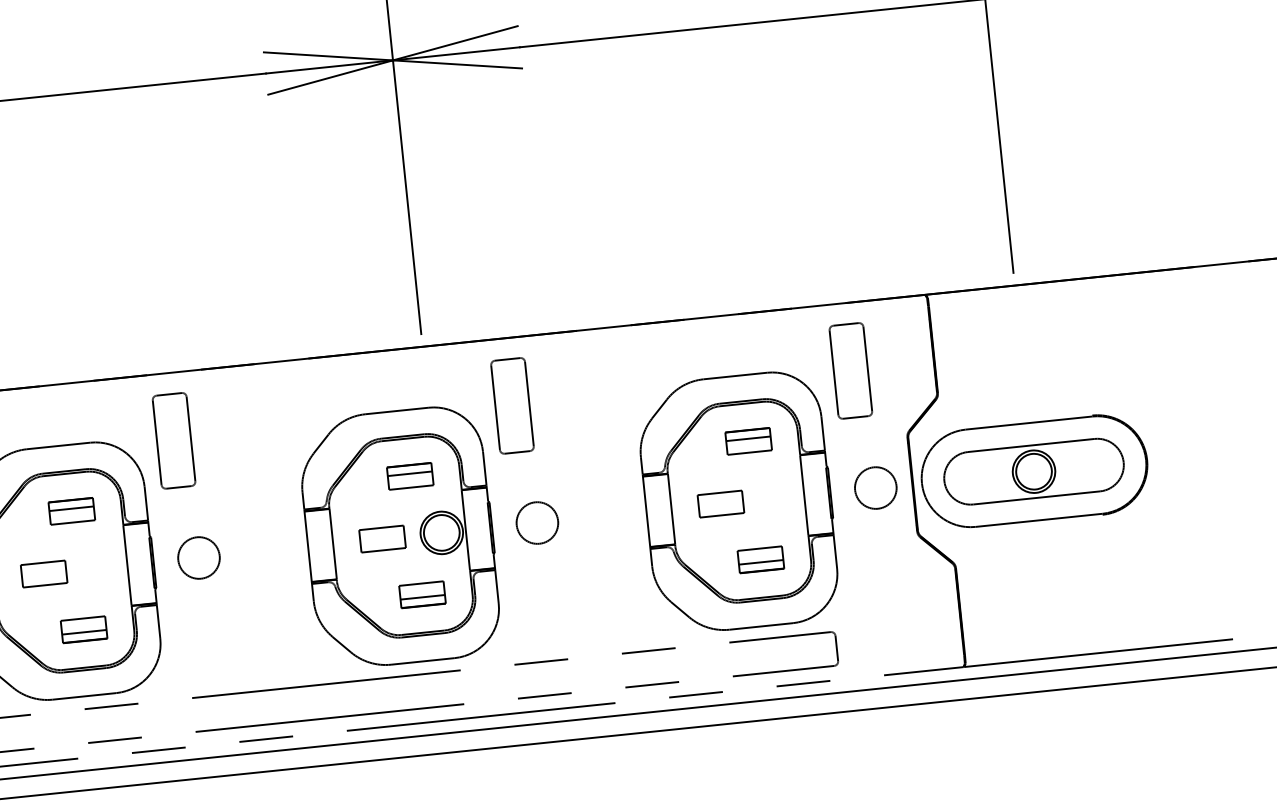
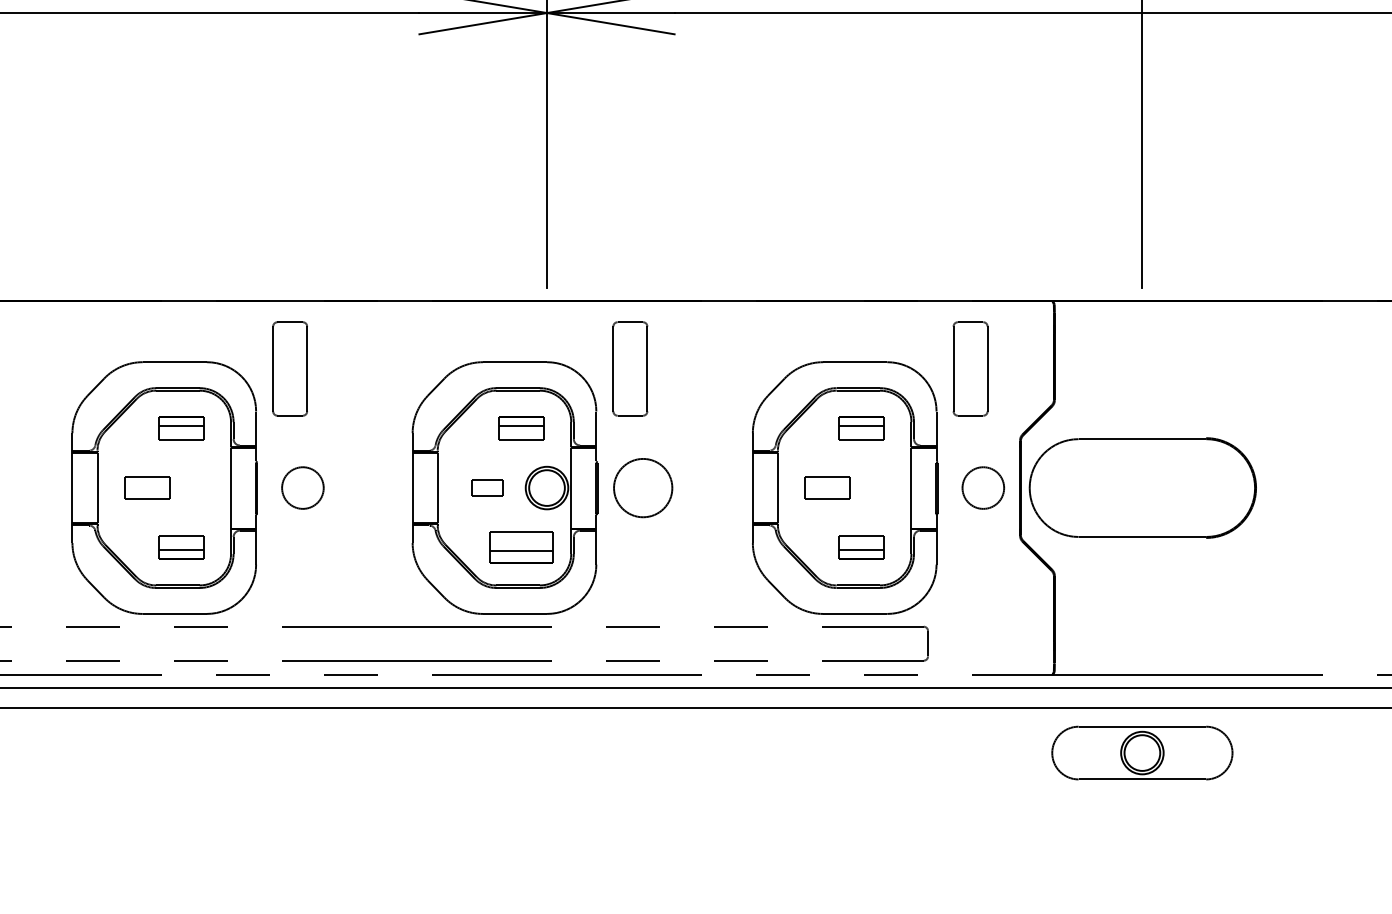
part: (1034, 471) -> (1142, 752), moved
circle: (536, 522) -> (642, 487), size x1.4
part: (382, 538) -> (487, 487), size x0.7
part: (422, 594) -> (521, 547), size x1.4

